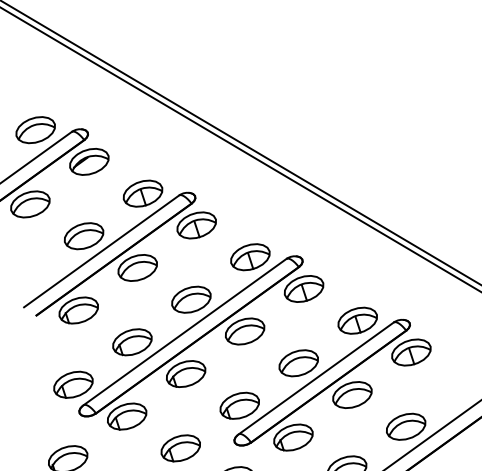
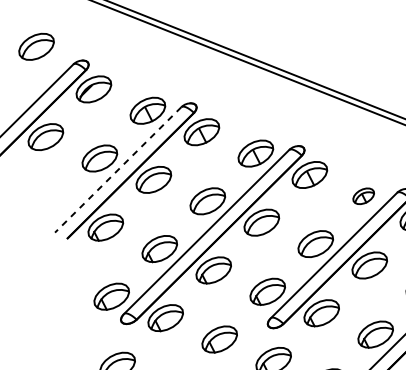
part: (35, 130) -> (36, 47), moved
line: (101, 251) -> (118, 170), solid -> dashed
part: (357, 320) -> (363, 196), size x0.6

